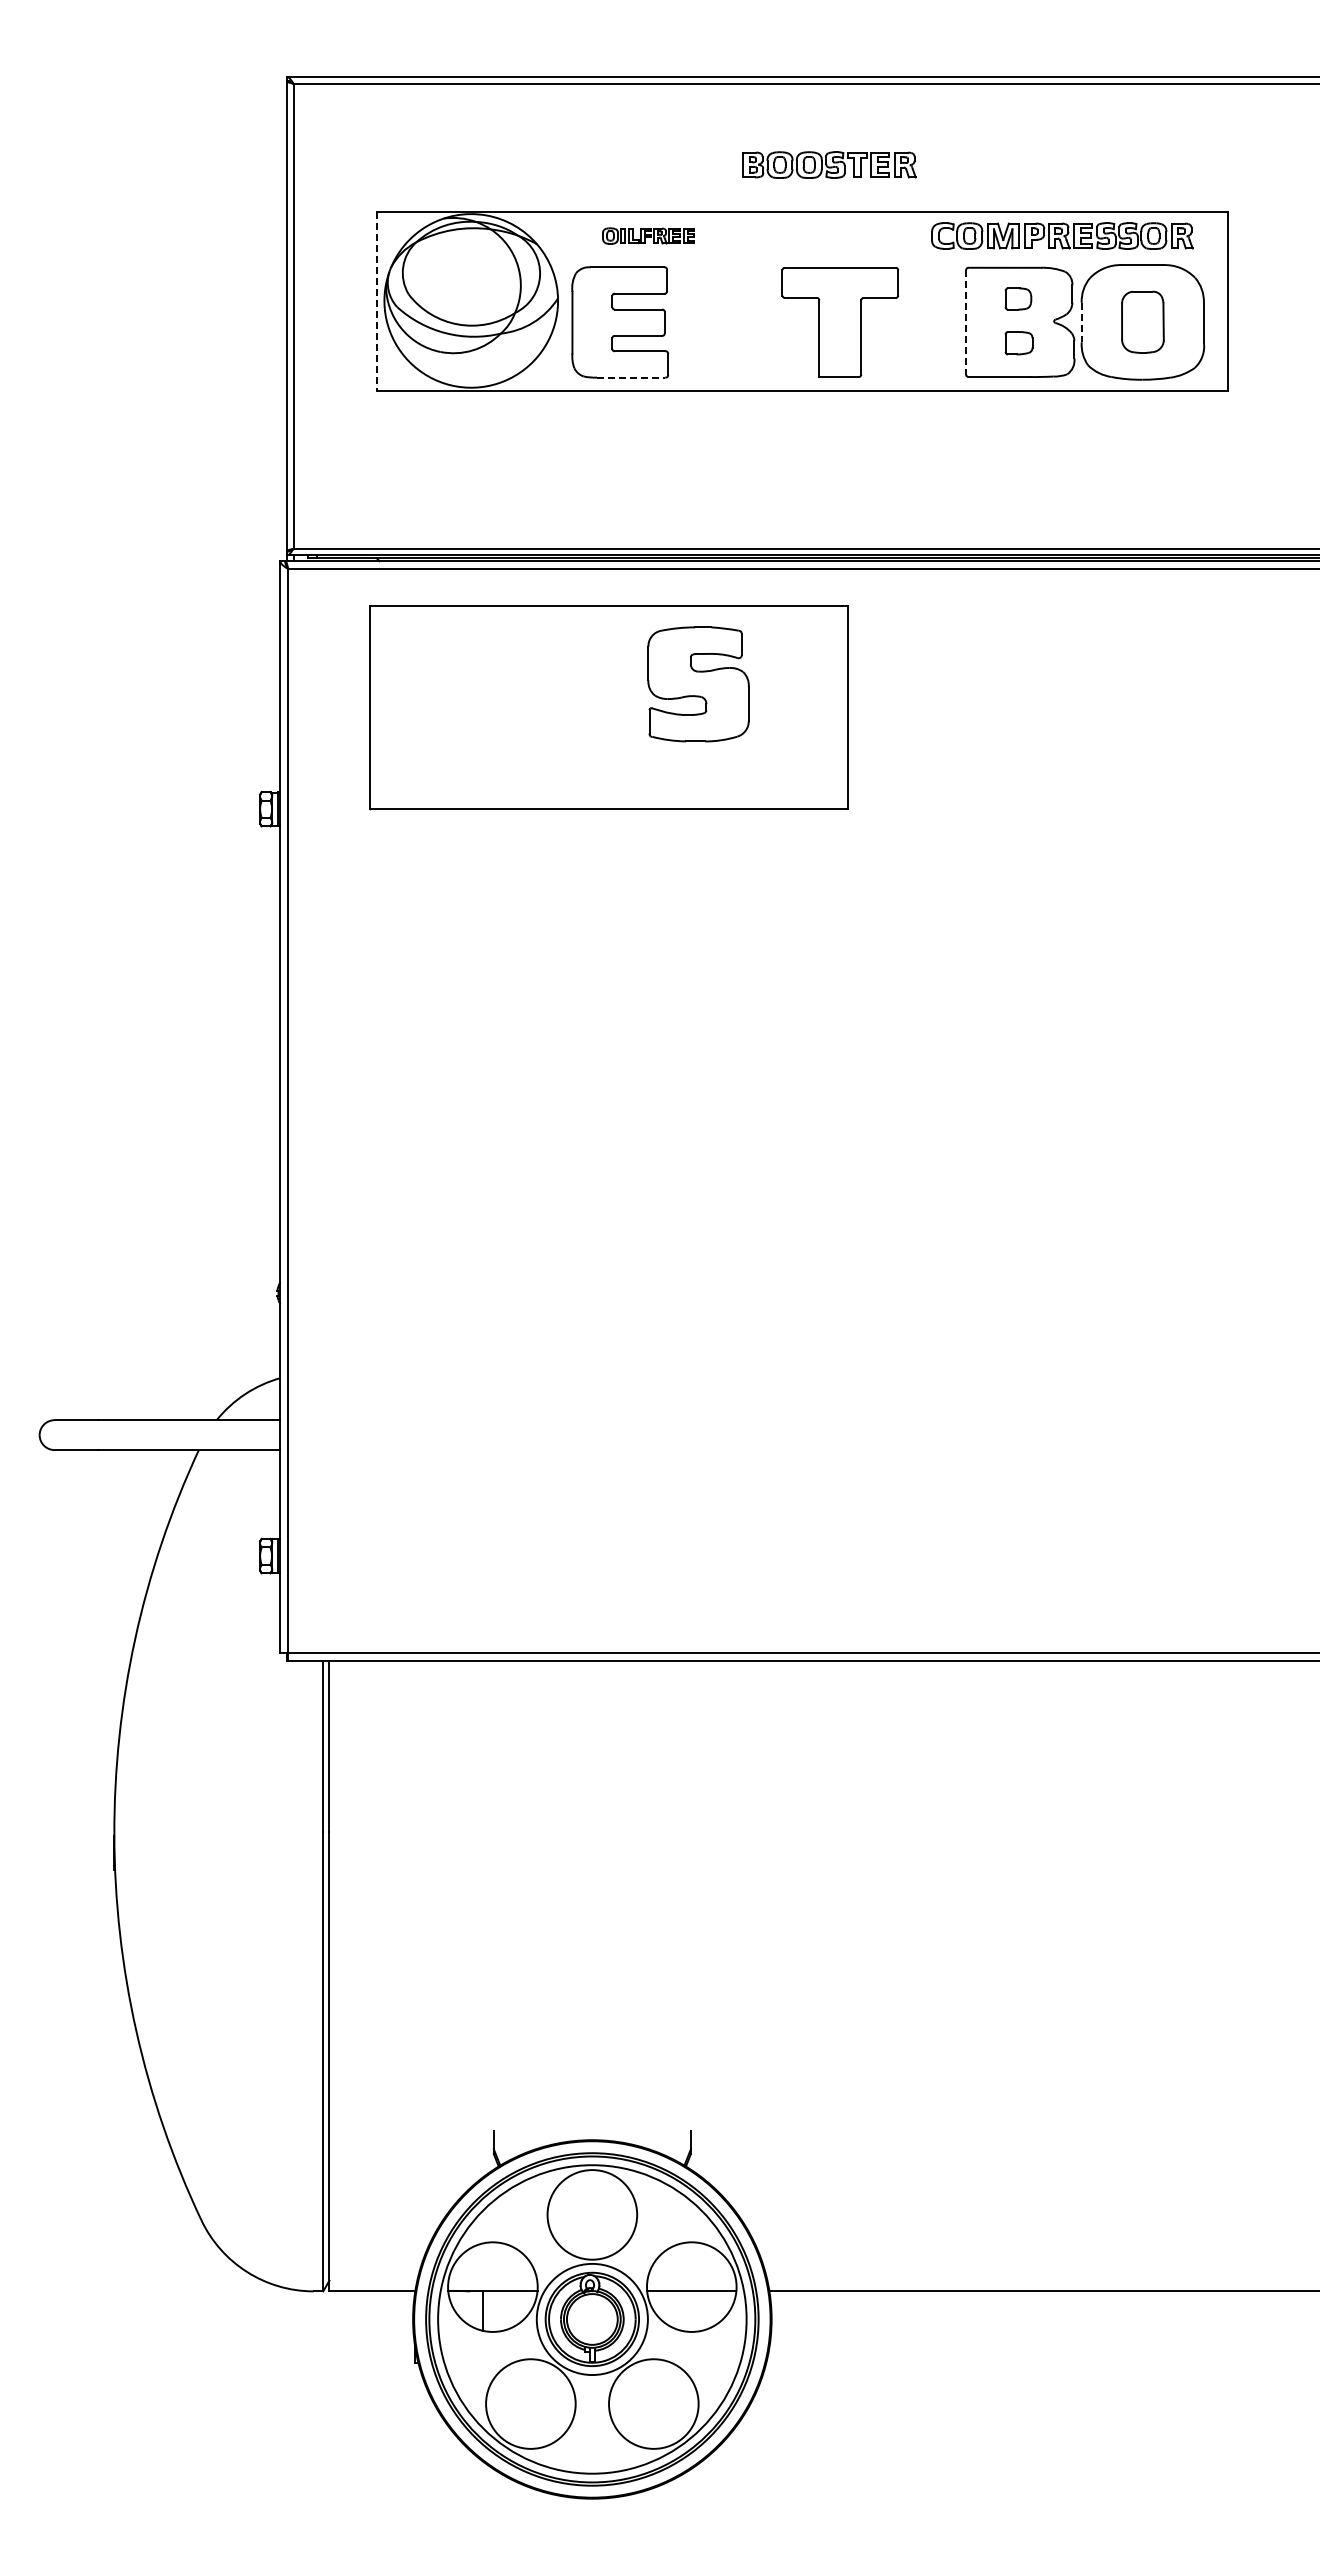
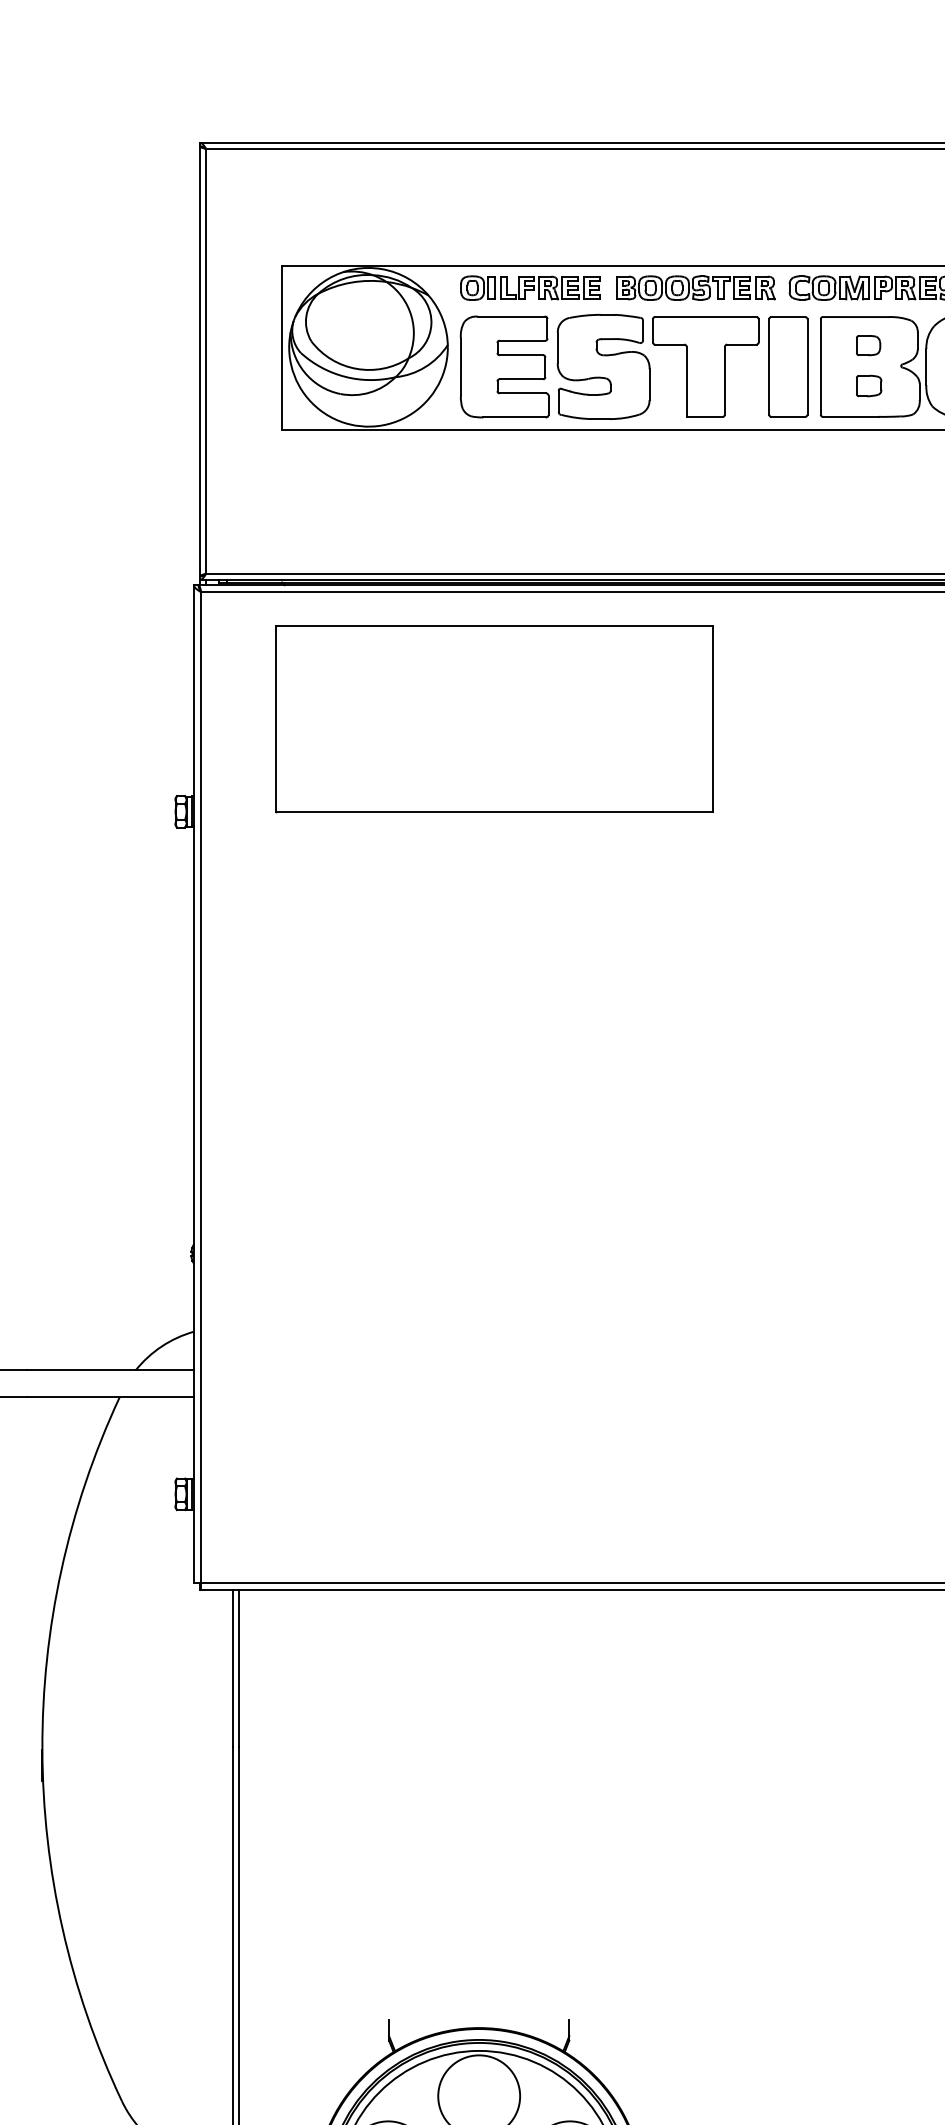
part: (829, 164) -> (695, 287), moved
part: (648, 235) -> (530, 287), size x1.67
line: (376, 301) -> (281, 347), dashed -> solid
part: (930, 322) -> (788, 367), added
line: (966, 322) -> (821, 367), dashed -> solid
line: (1081, 322) -> (926, 367), dashed -> solid
line: (631, 377) -> (514, 417), dashed -> solid
part: (698, 684) -> (603, 367), moved

